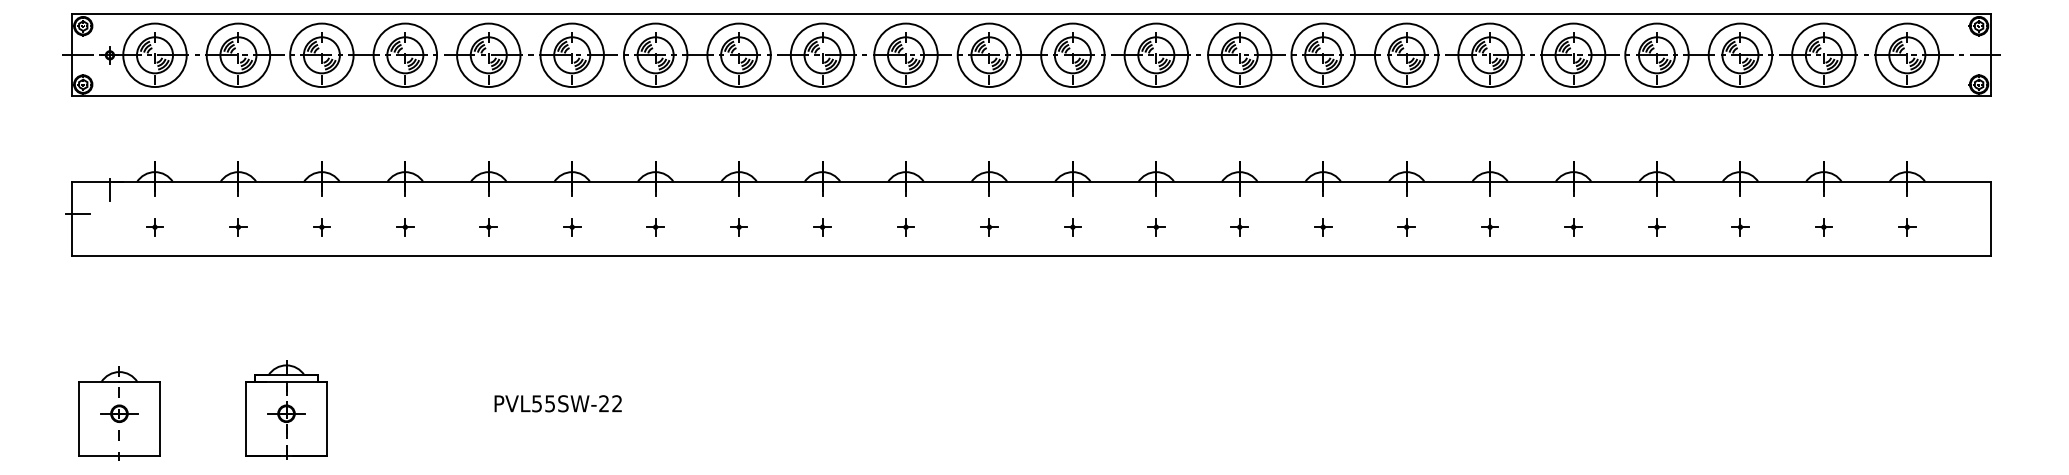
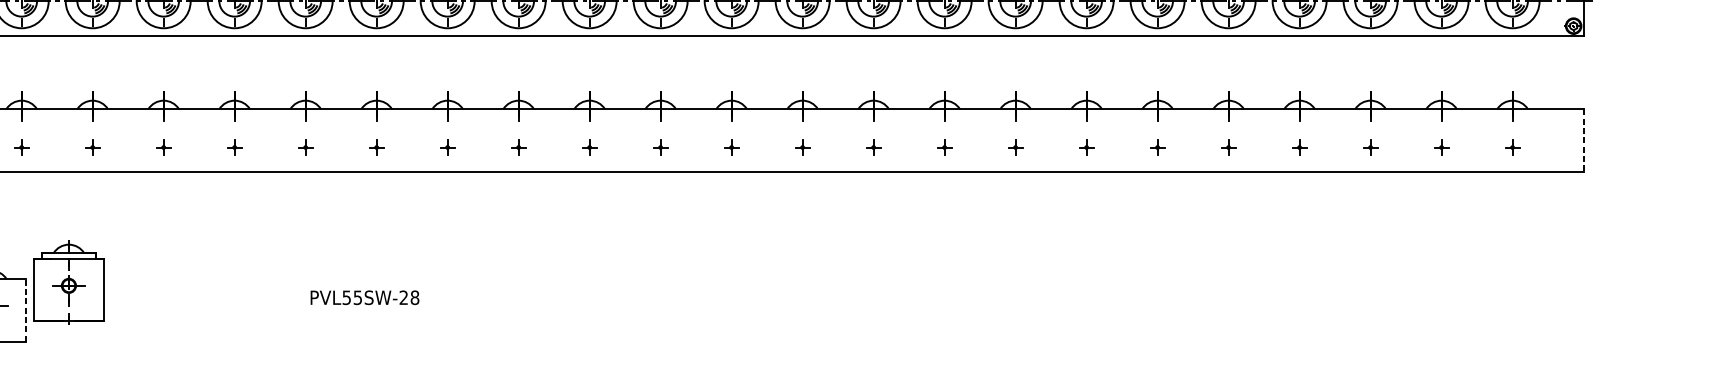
line: (1990, 218) -> (1583, 140), solid -> dashed
text: (617, 403) -> (415, 297), PVL55SW-22 -> PVL55SW-28
part: (286, 409) -> (68, 282), moved
line: (160, 418) -> (26, 310), solid -> dashed

